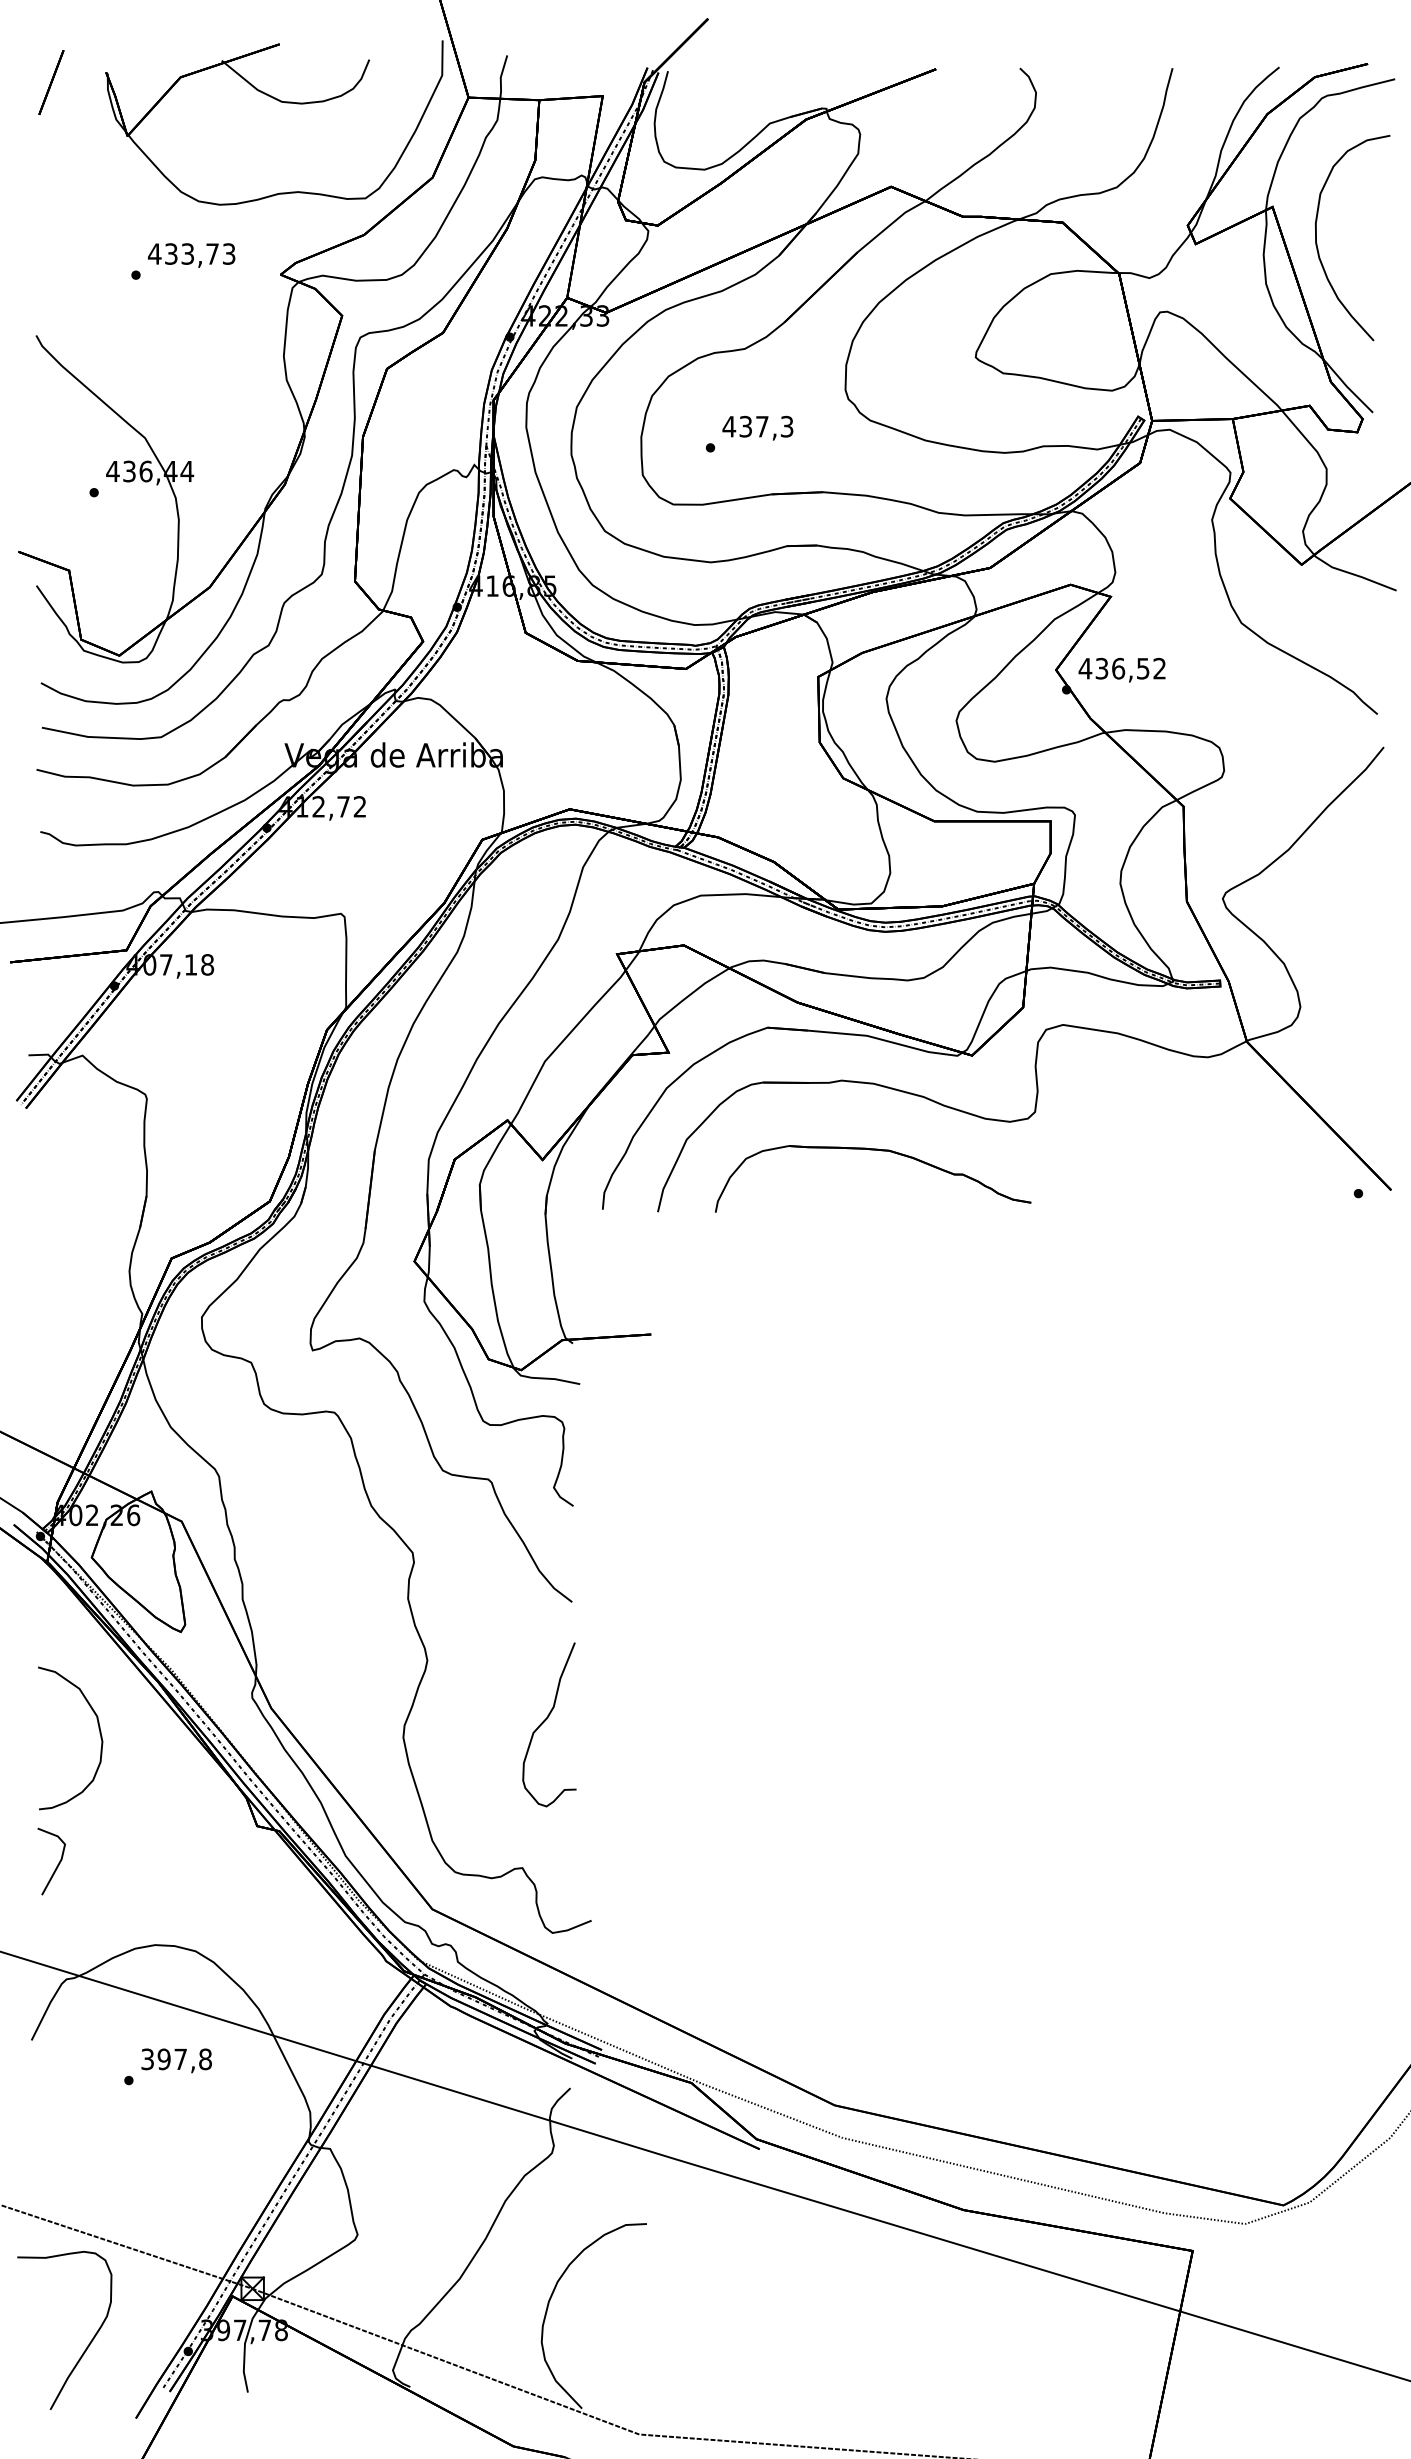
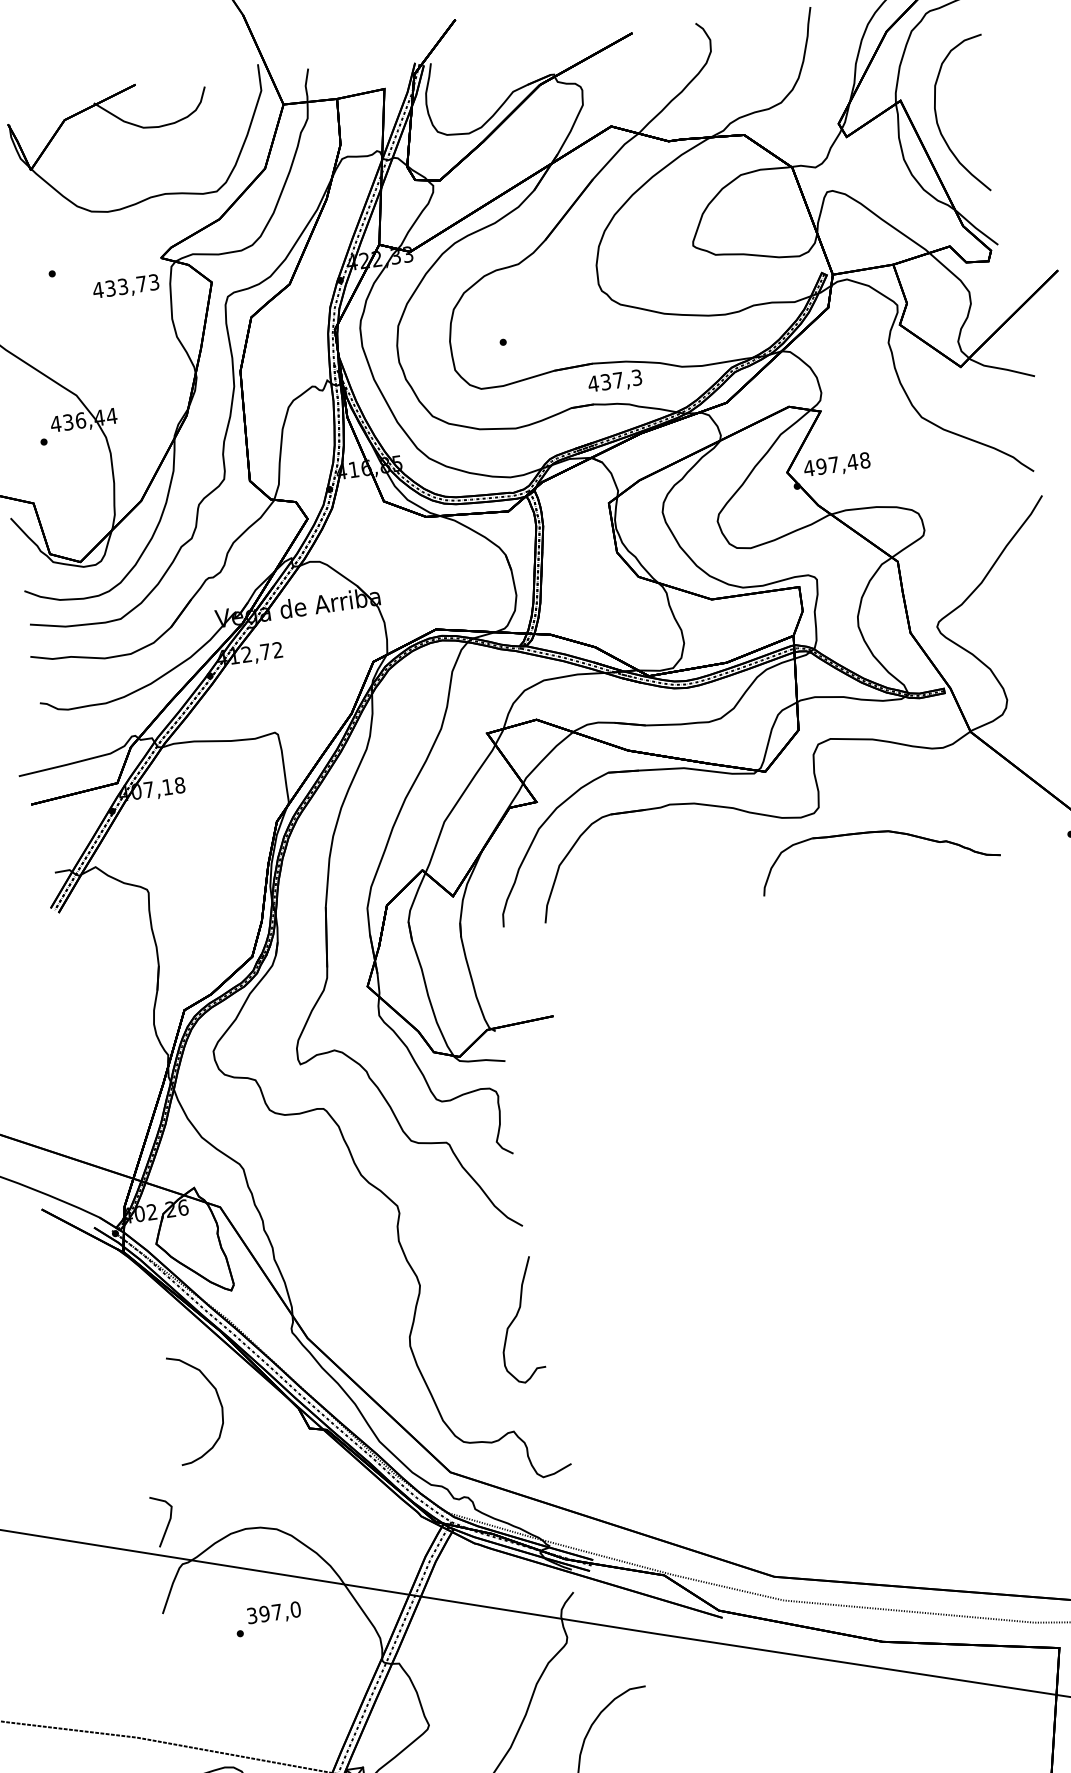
text: (191, 255) -> (125, 287), moved
text: (757, 427) -> (614, 381), moved
text: (1130, 668) -> (843, 463), 436,52 -> 497,48
part: (873, 1150) -> (876, 832), moved
curve: (99, 1733) -> (219, 1401), moved
line: (57, 1864) -> (168, 1522), moved
text: (205, 2058) -> (295, 1608), 397,8 -> 397,0

